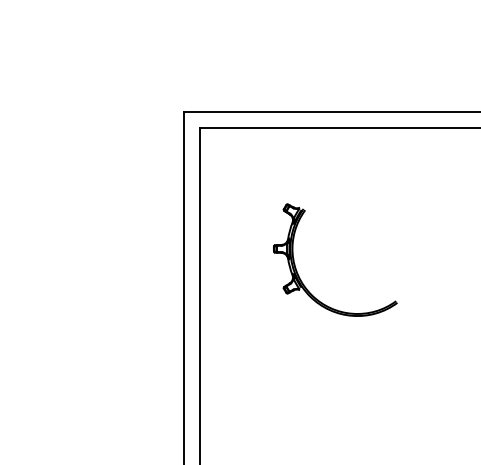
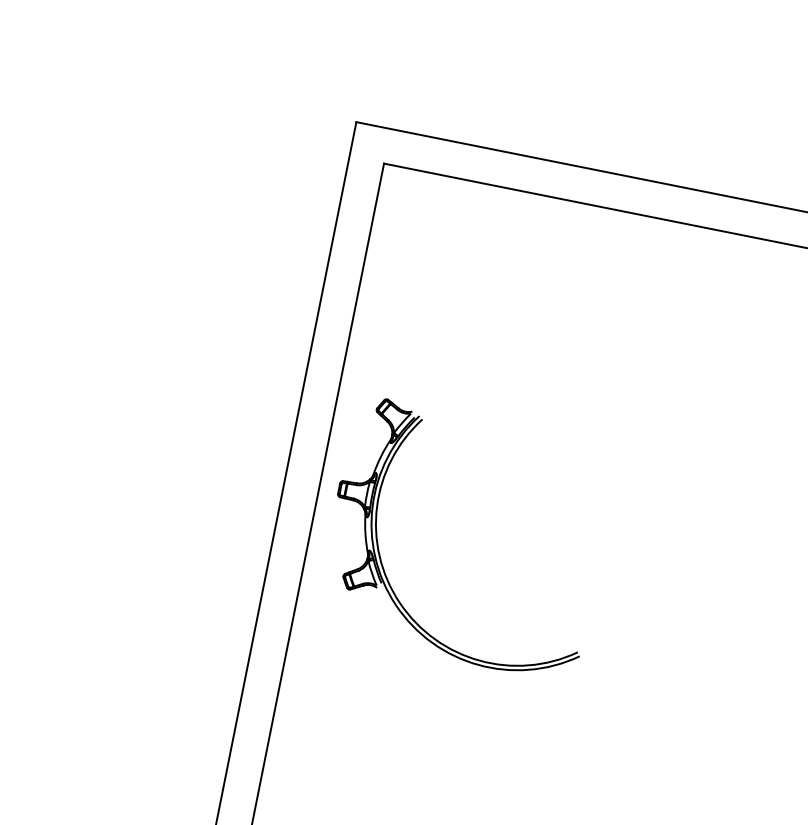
part: (300, 277) -> (383, 560), moved

